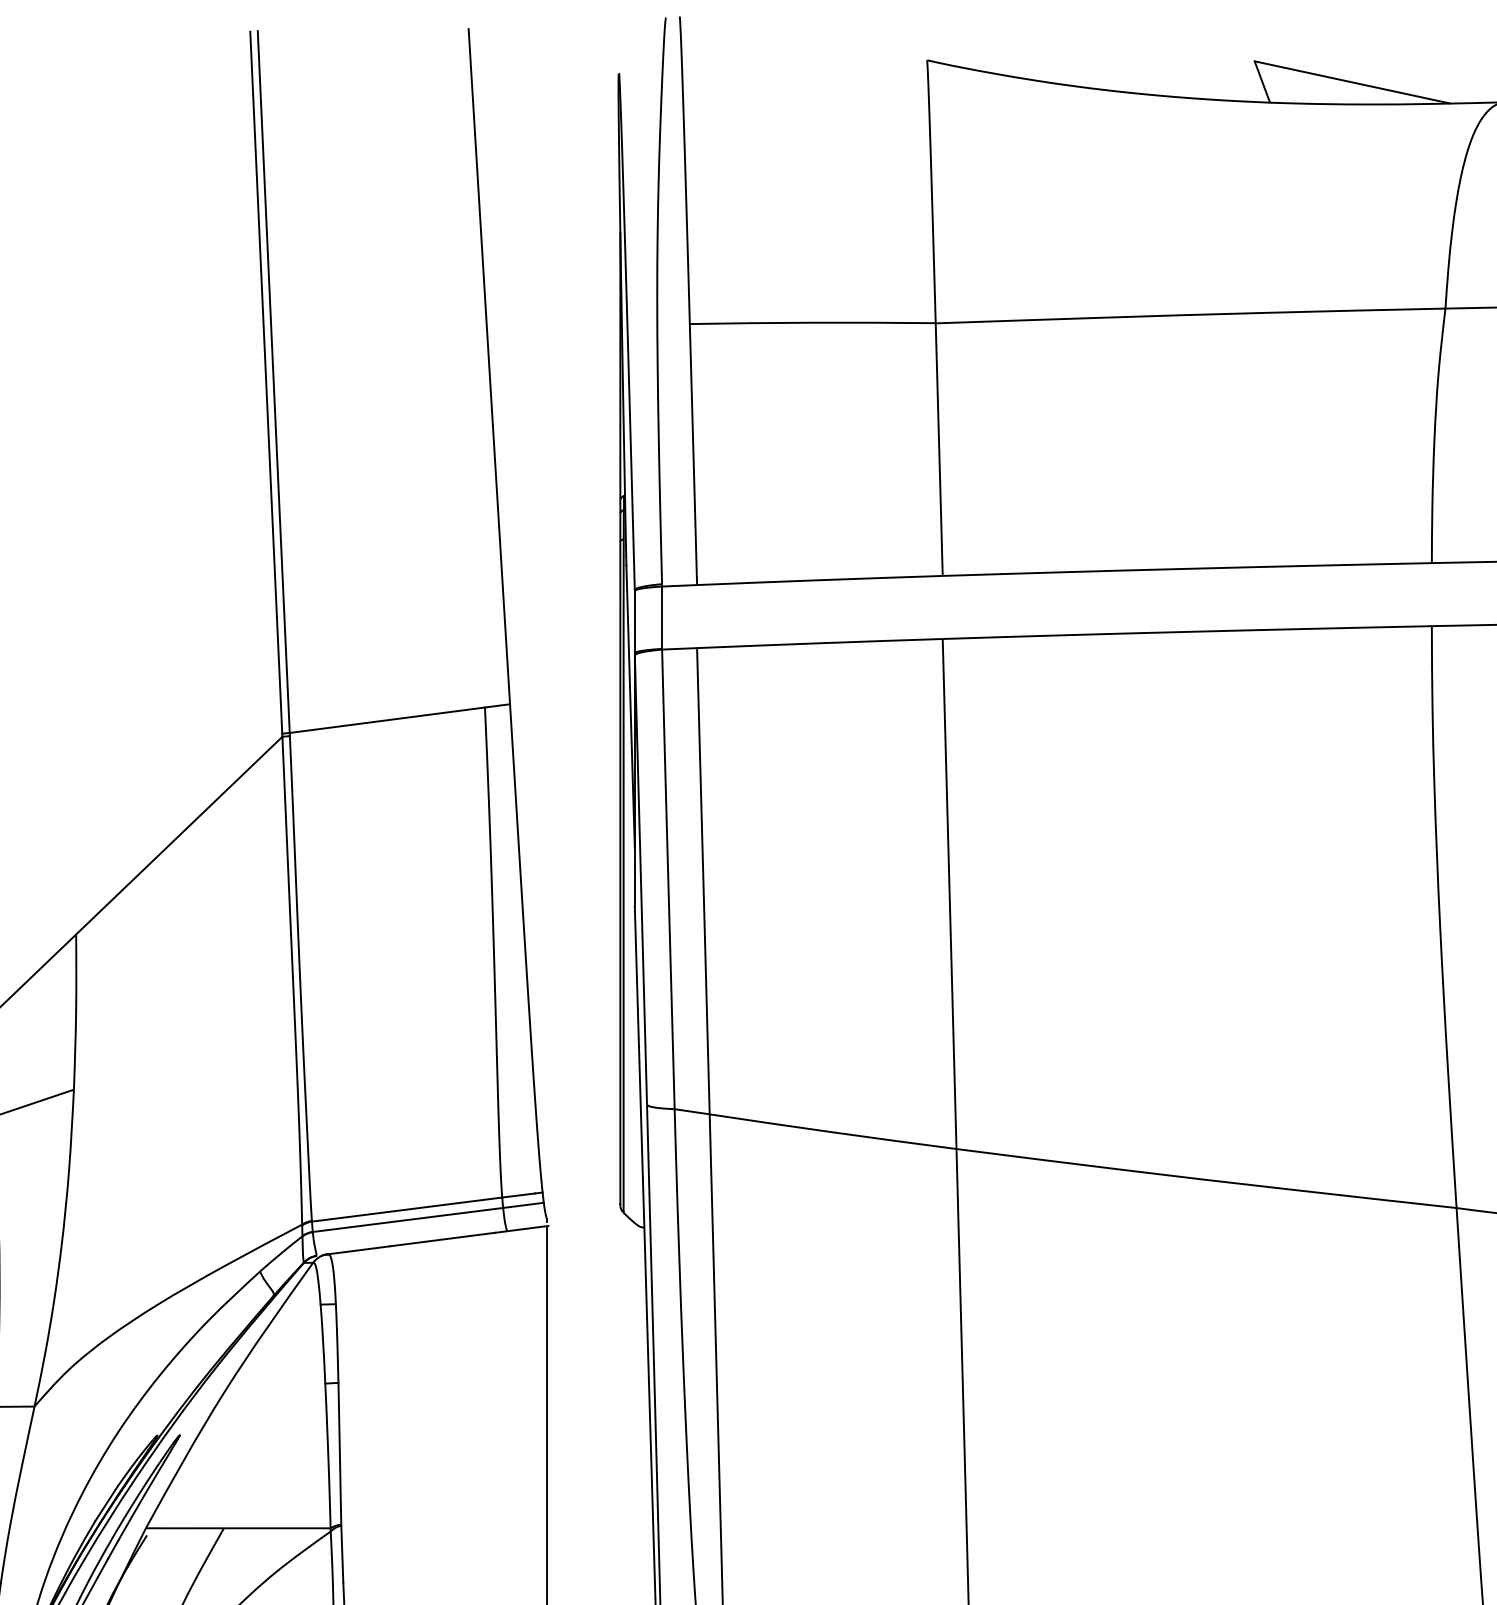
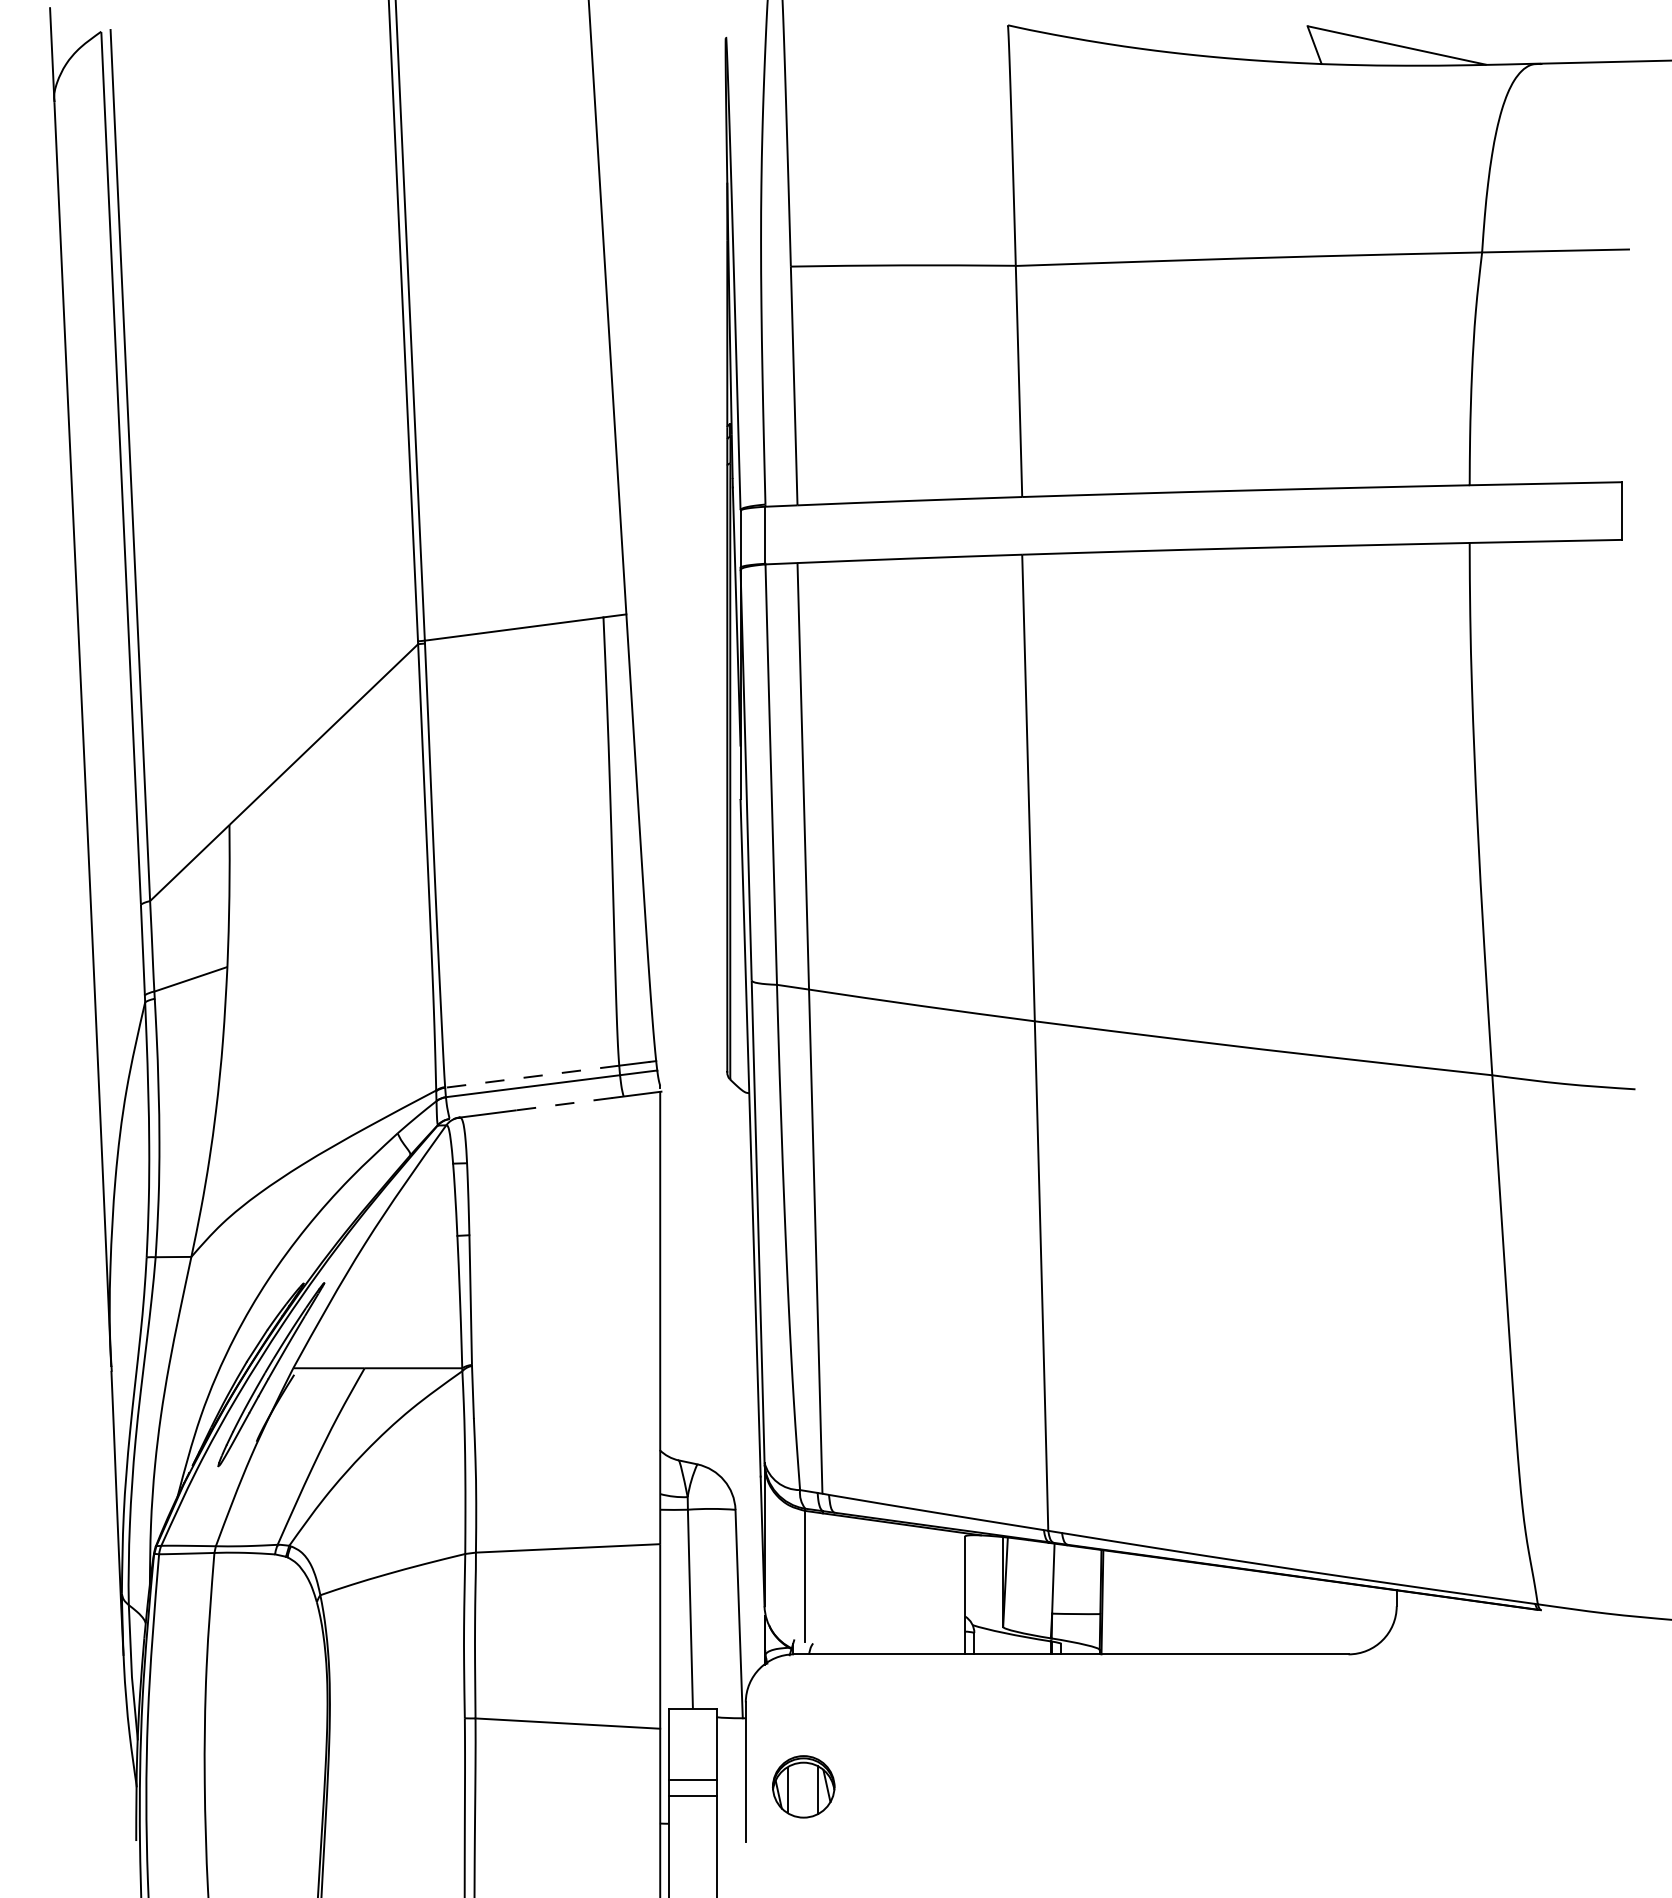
line: (407, 1209) -> (532, 1076), solid -> dashed
line: (442, 1239) -> (564, 1104), solid -> dashed

